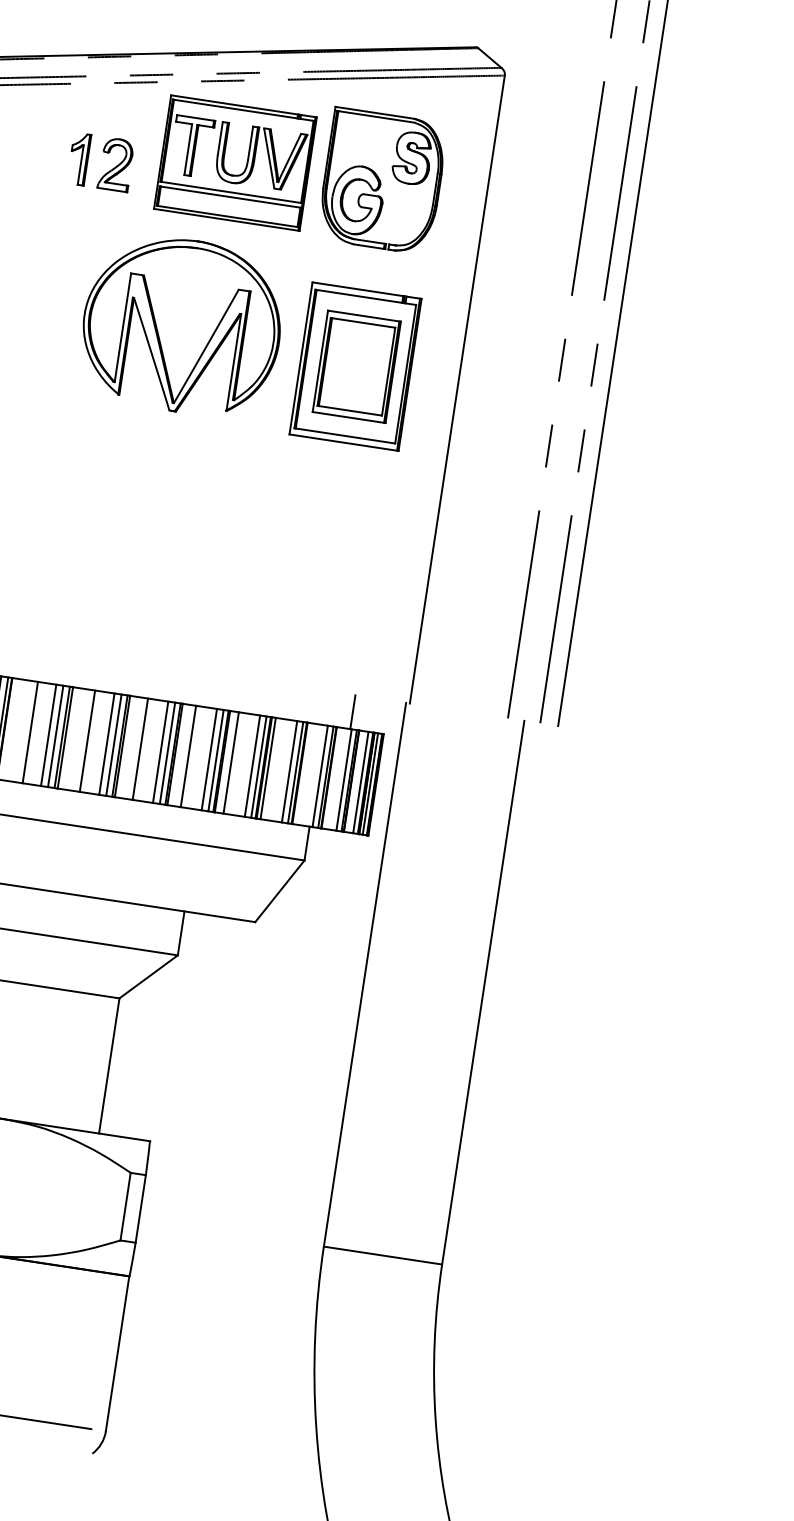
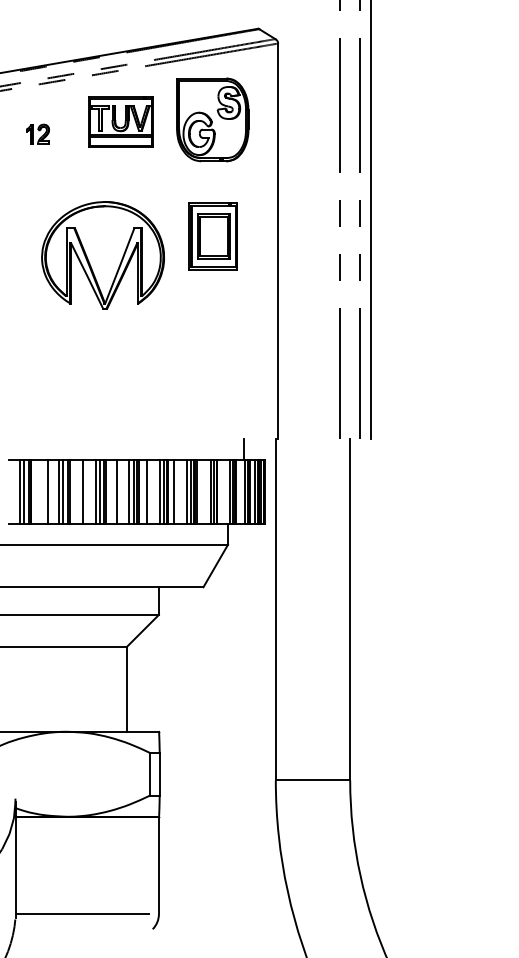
part: (100, 160) -> (37, 133), size x0.6
part: (235, 163) -> (120, 122), size x0.7
part: (181, 325) -> (102, 255), moved
part: (355, 366) -> (213, 236), size x0.7

